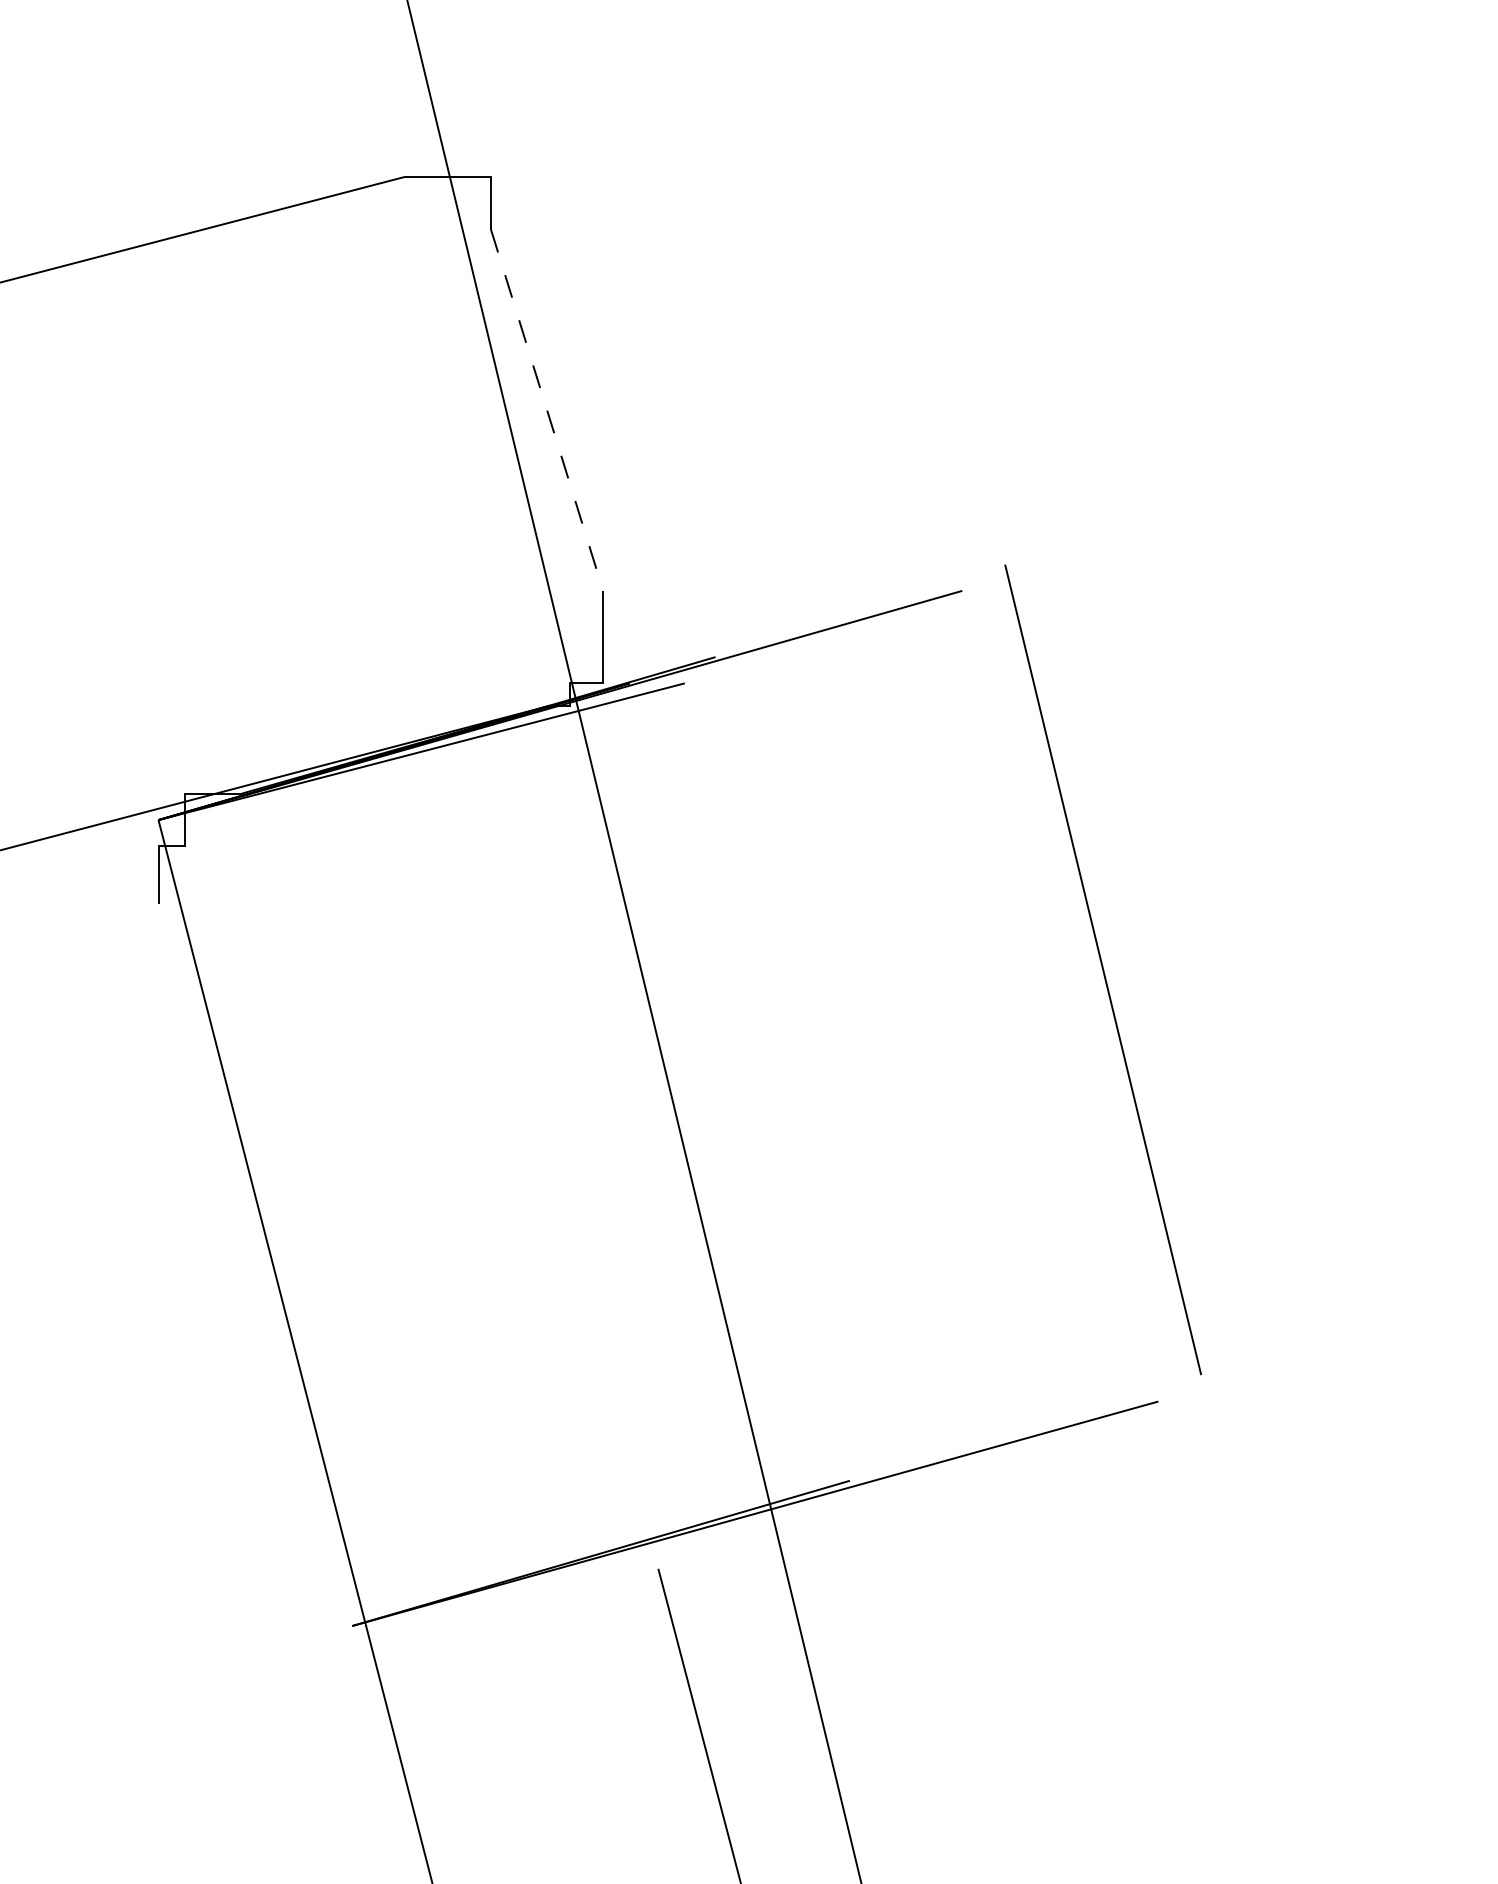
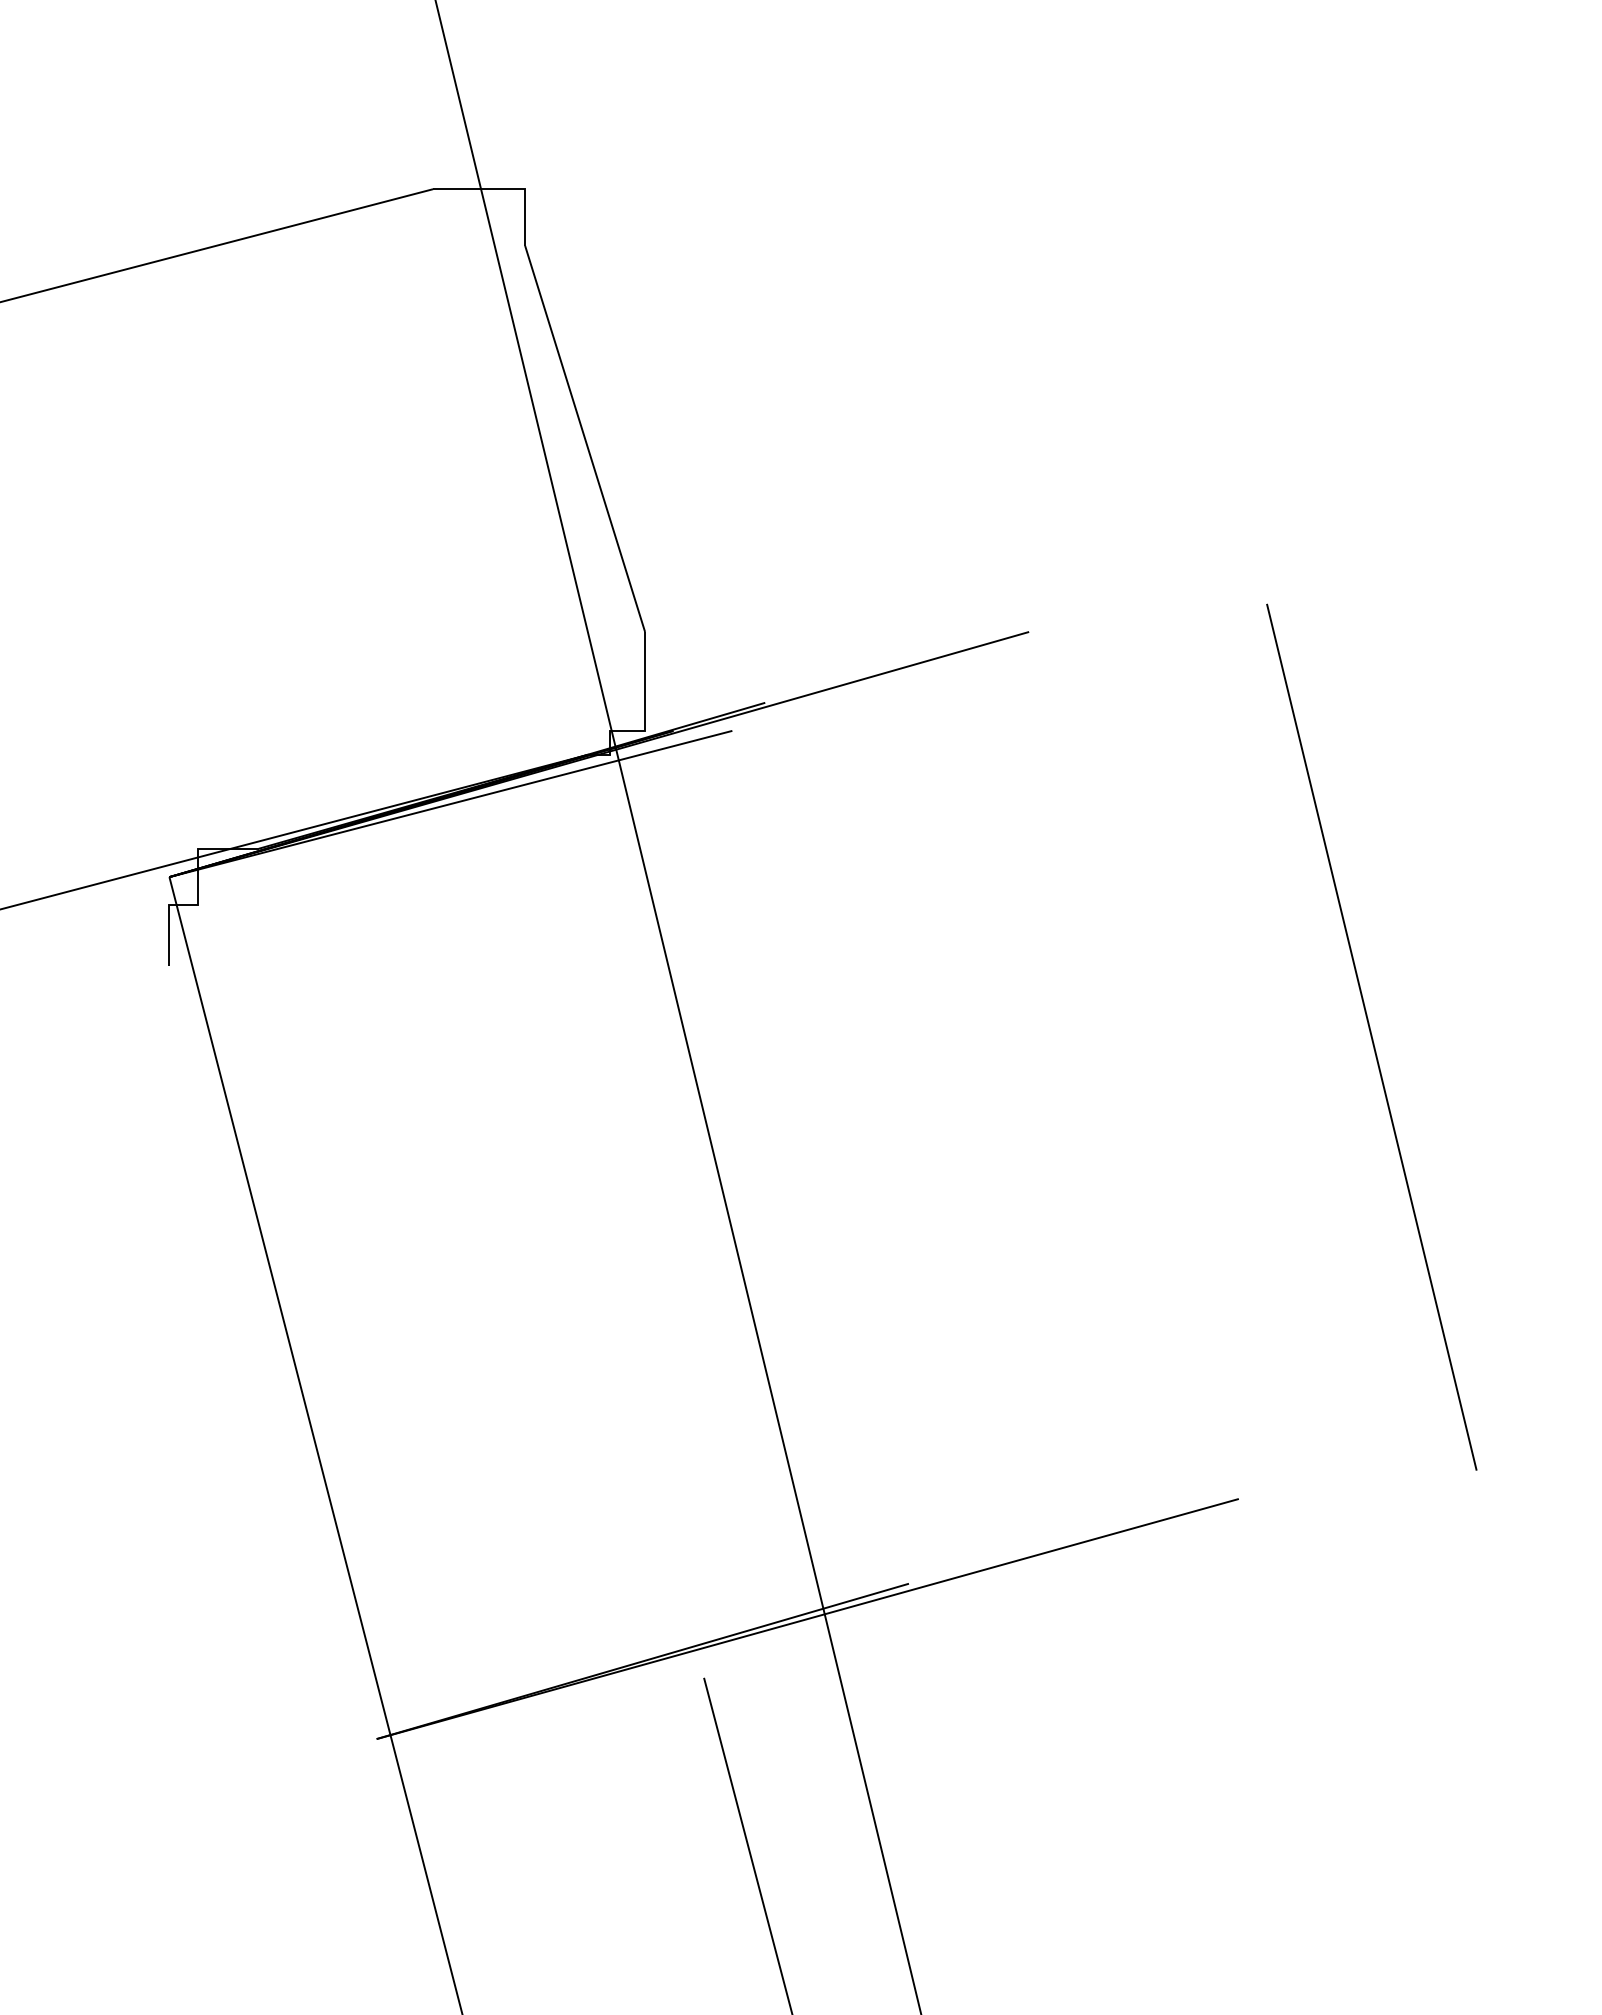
line: (547, 410) -> (585, 439), dashed -> solid
line: (1102, 969) -> (1371, 1036), moved

